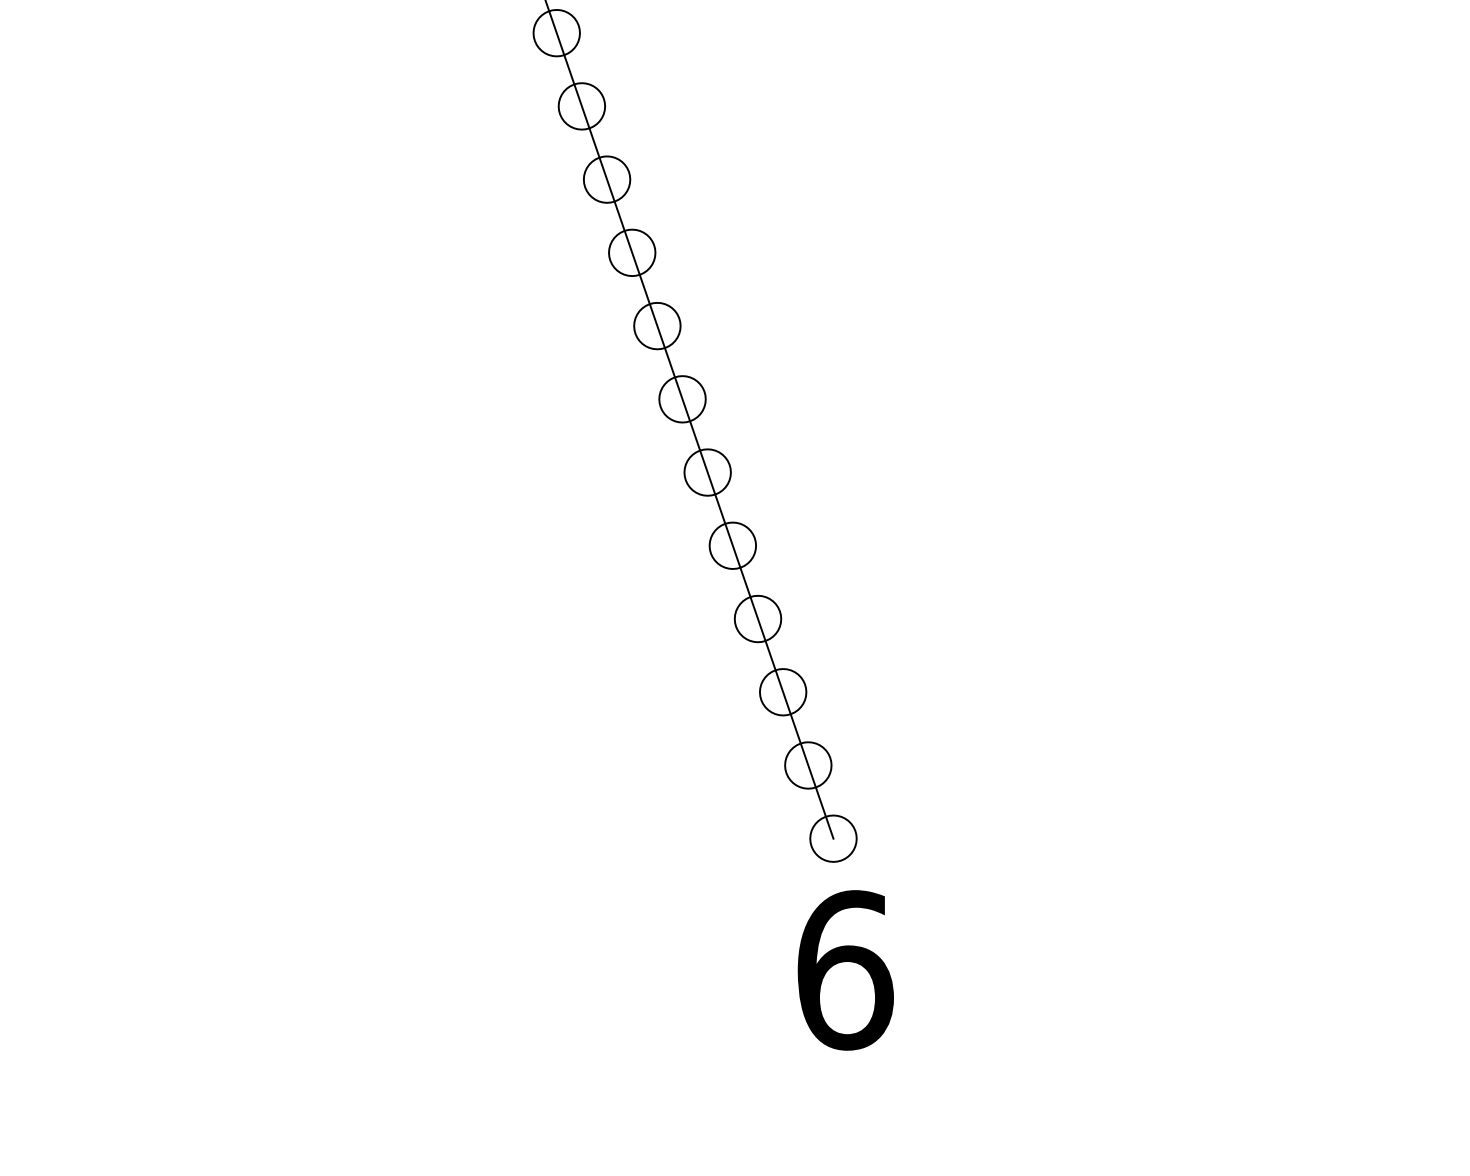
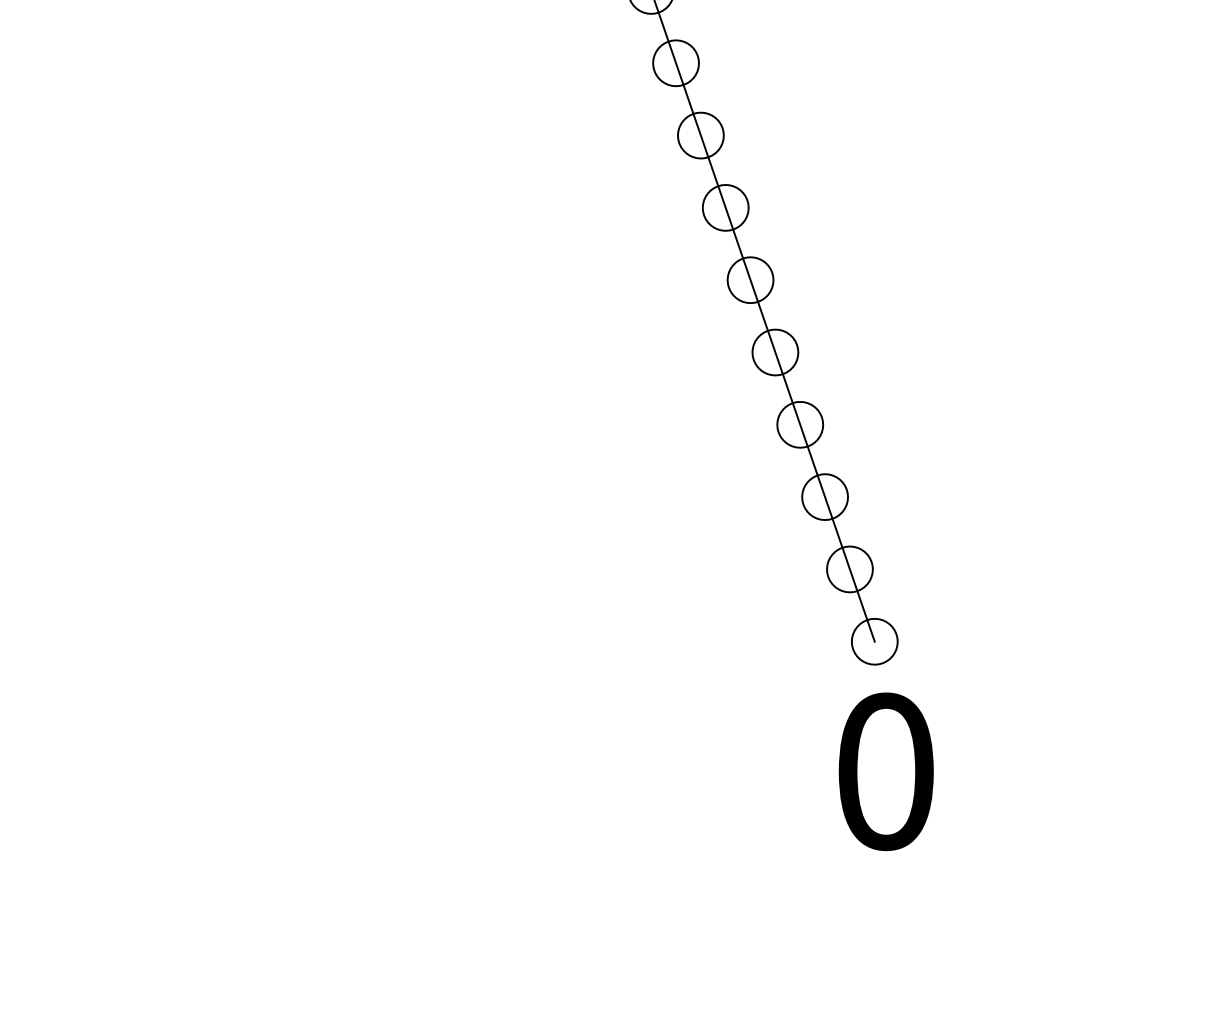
text: (845, 970) -> (886, 771), 6 -> 0

